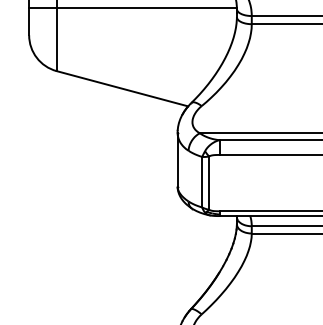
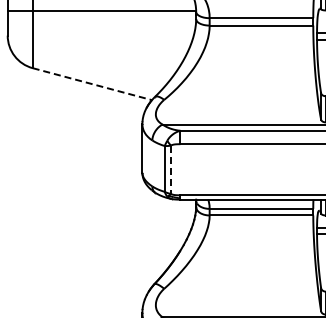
line: (122, 89) -> (92, 84), solid -> dashed
line: (209, 183) -> (171, 170), solid -> dashed

